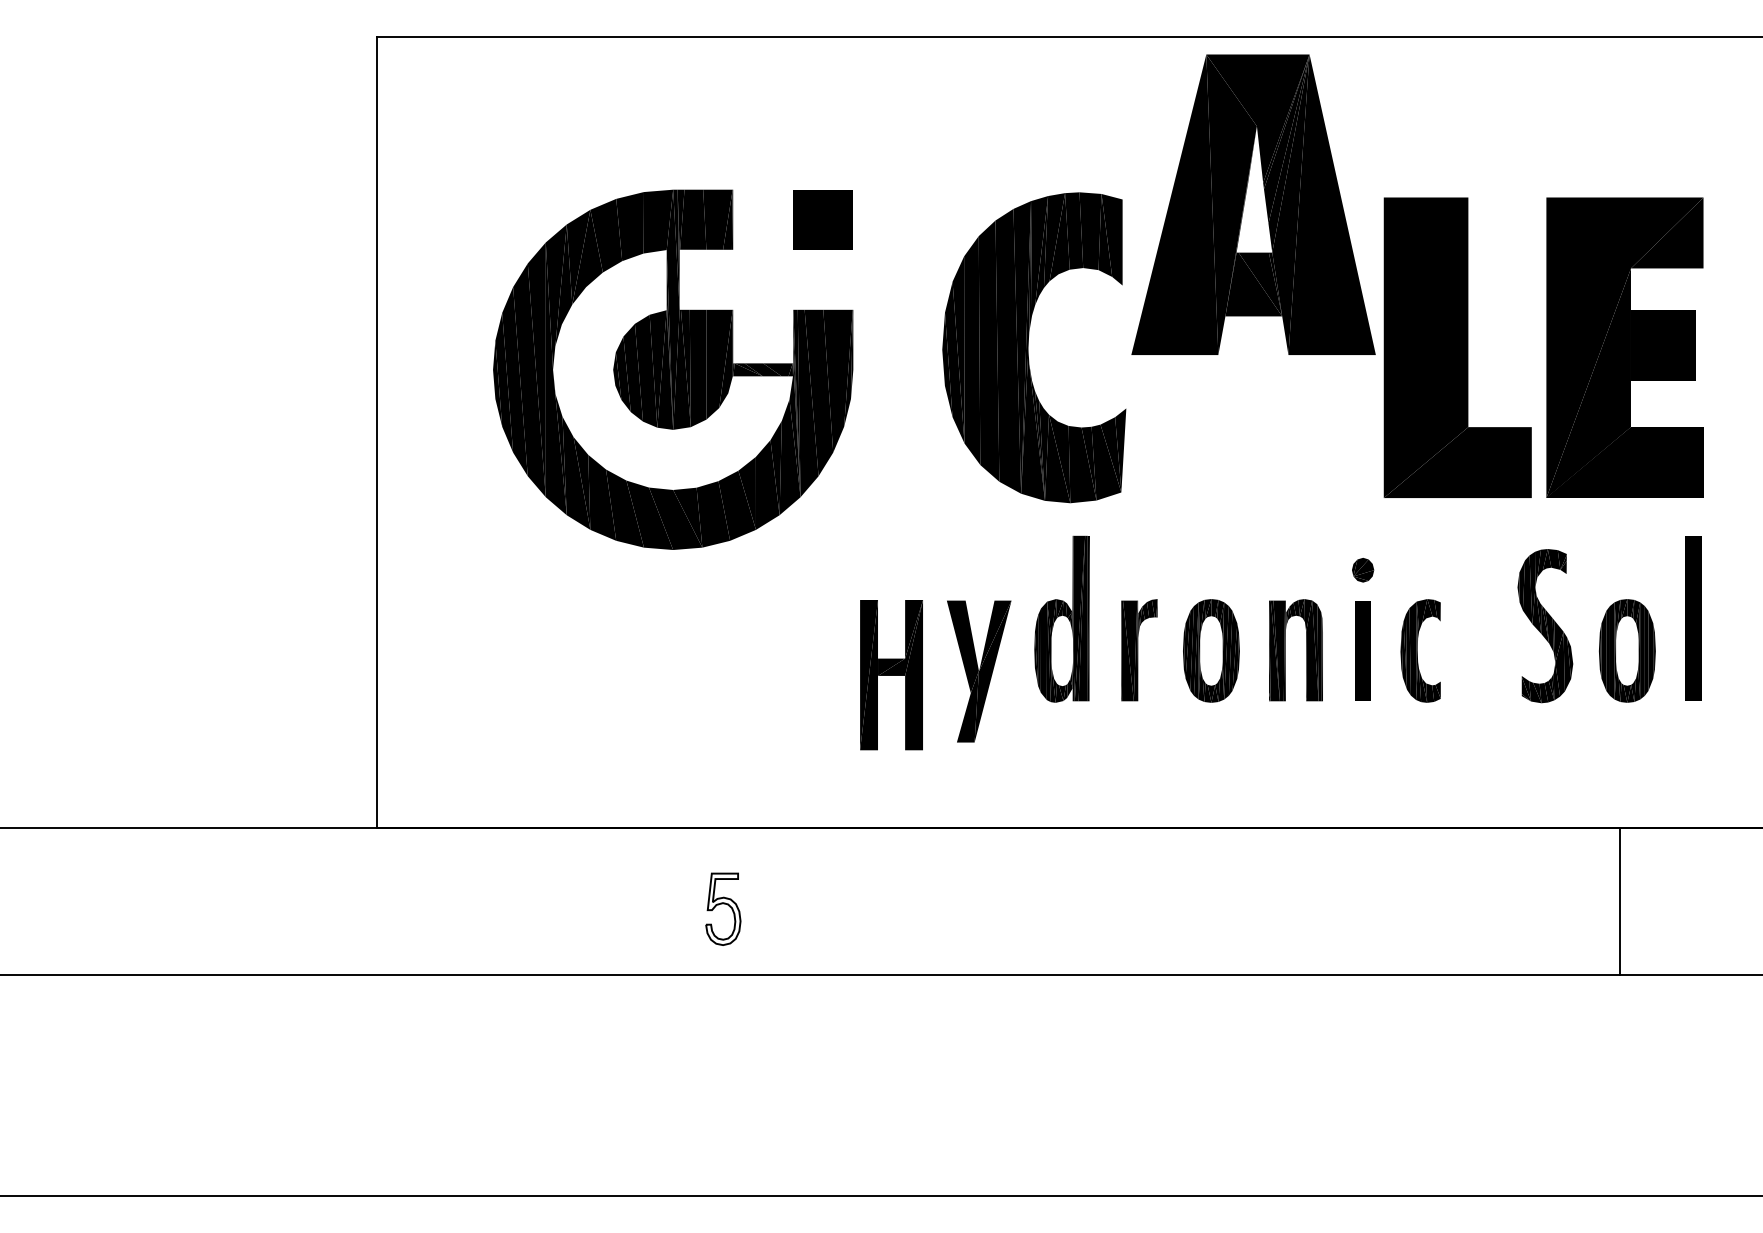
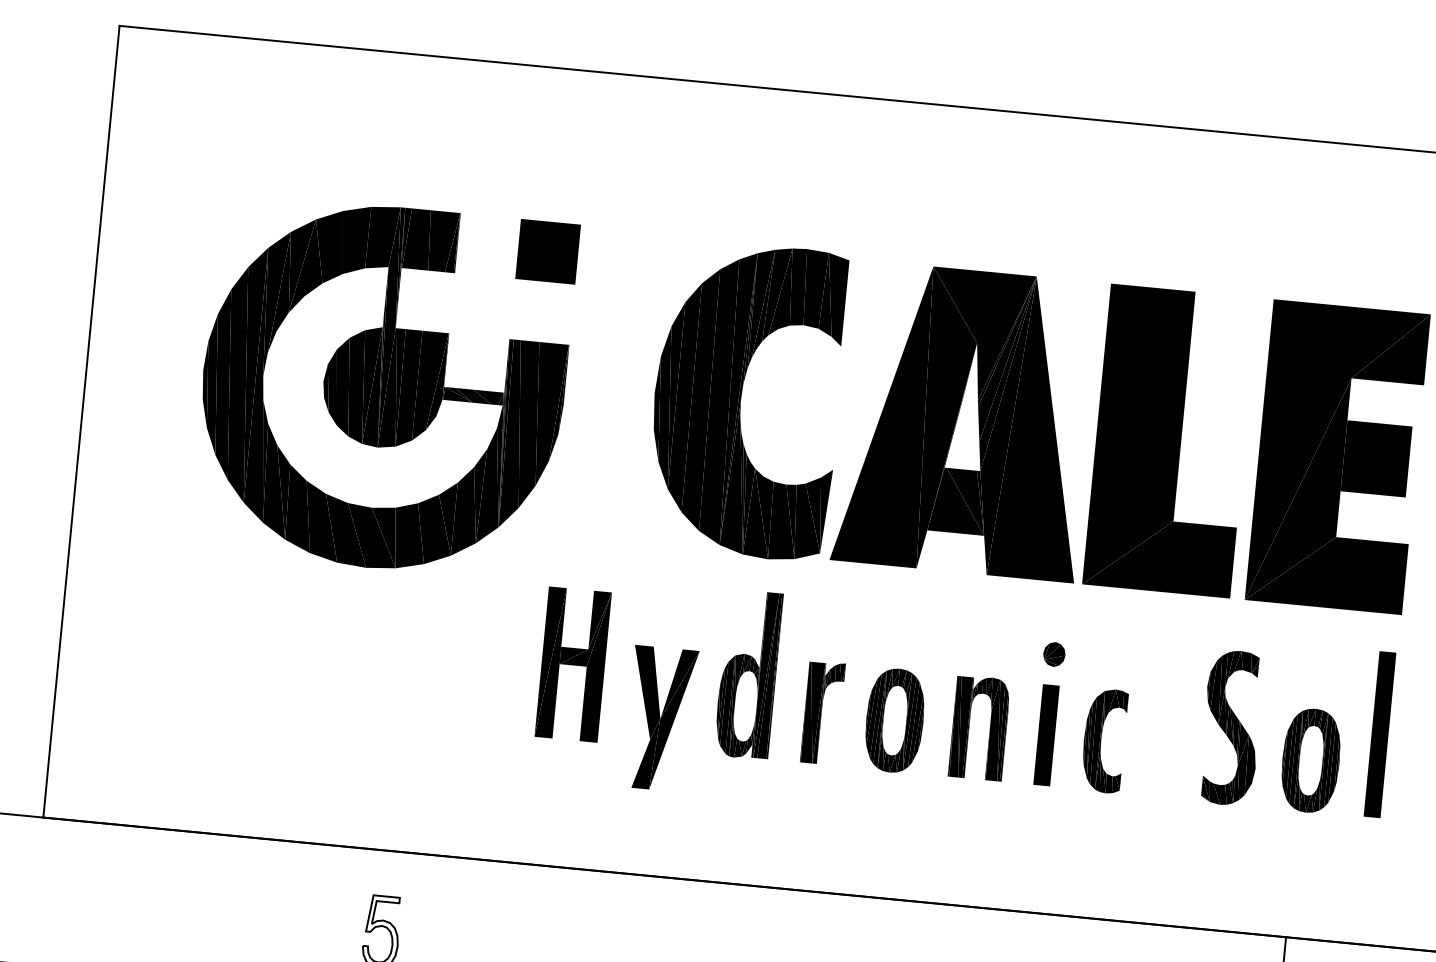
part: (1253, 204) -> (966, 421), moved
part: (891, 675) -> (573, 664), moved

